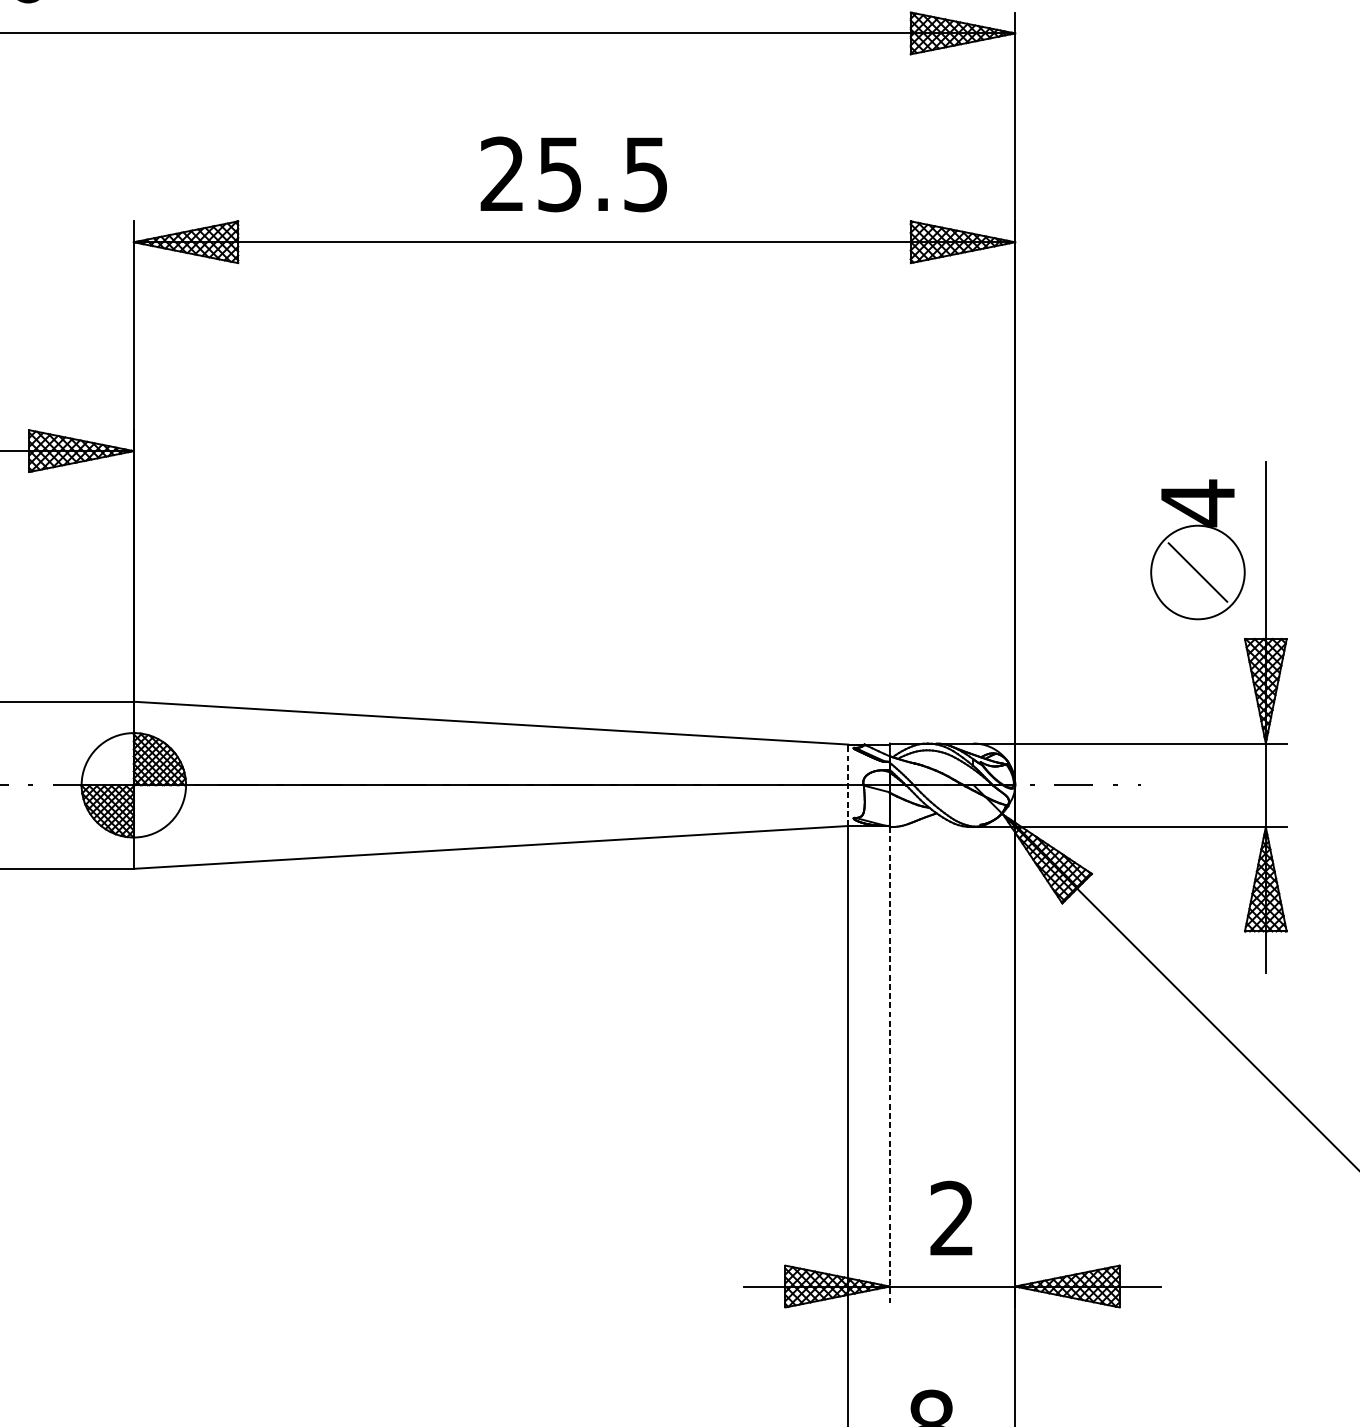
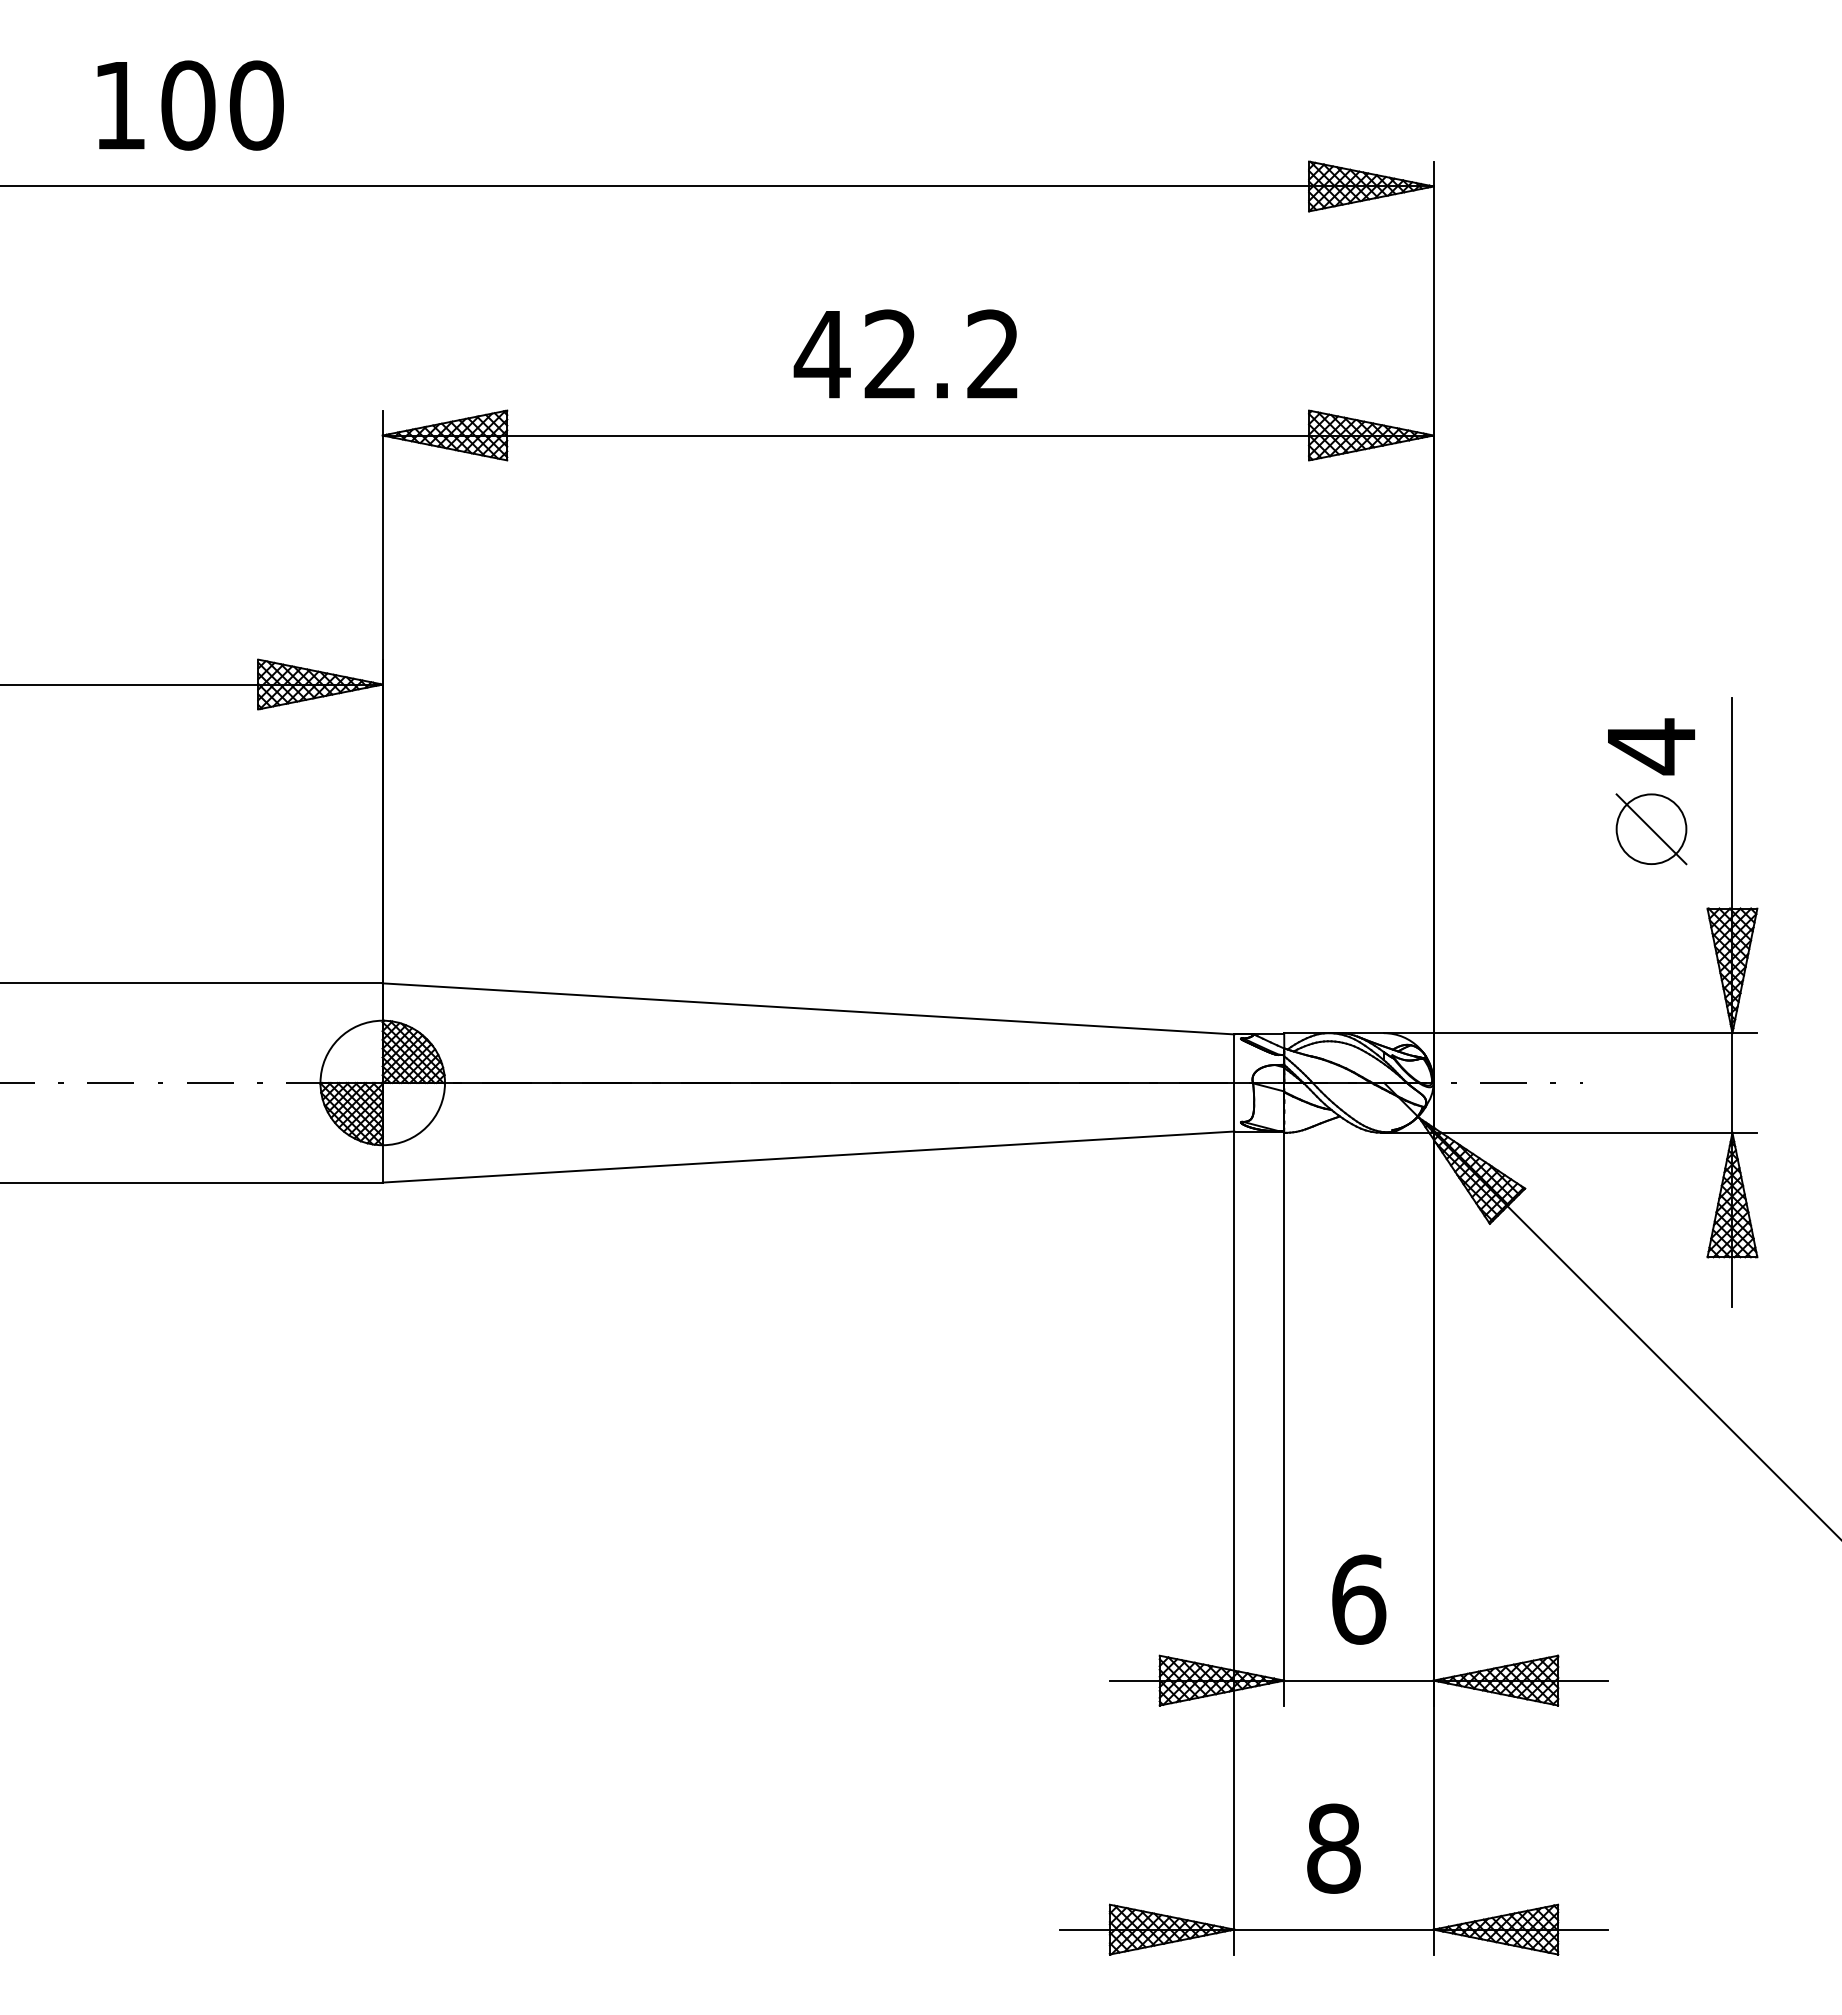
text: (572, 174) -> (905, 354), 25.5 -> 42.2
circle: (1197, 572) -> (1651, 829), size x0.62
line: (848, 784) -> (1234, 1082), dashed -> solid
line: (890, 1067) -> (1284, 1419), dashed -> solid
text: (953, 1218) -> (1359, 1599), 2 -> 6

